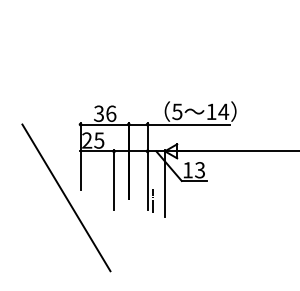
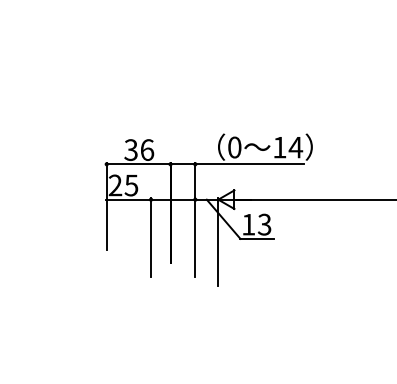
text: (177, 111) -> (234, 147), 5 -> 0
line: (66, 198) -> (87, 261), removed
line: (153, 201) -> (202, 265), removed

